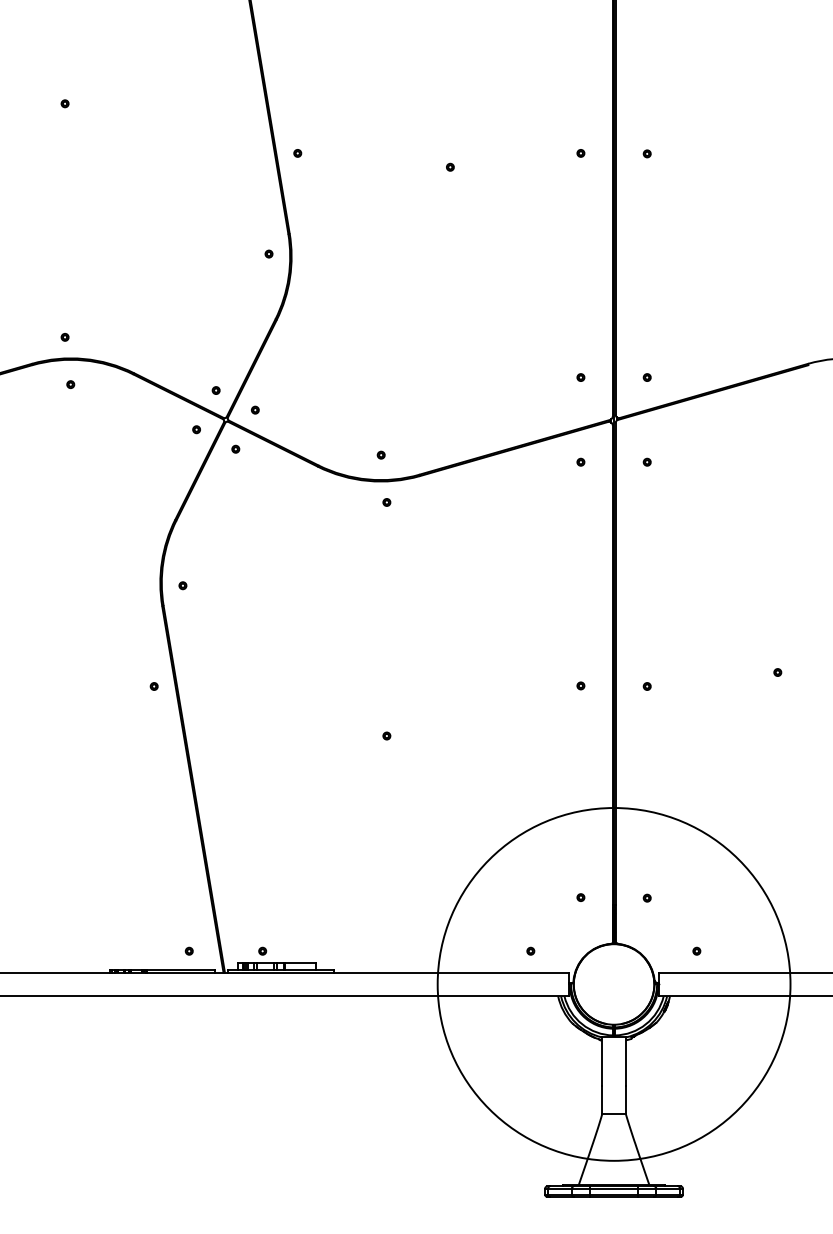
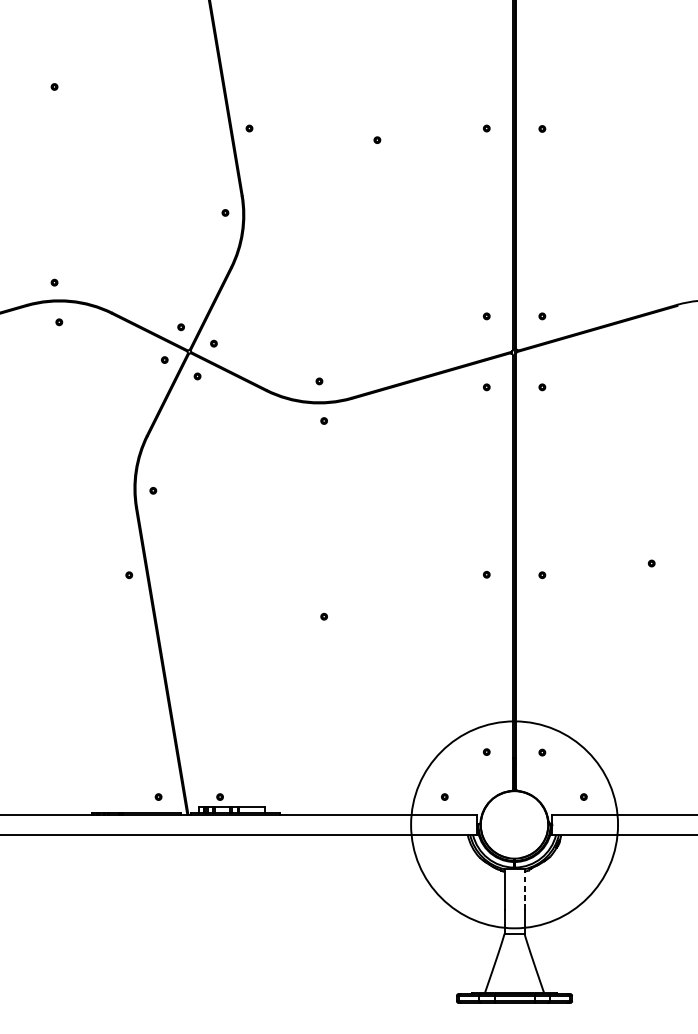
circle: (613, 984) -> (514, 824), size x0.7
line: (625, 1061) -> (524, 889), solid -> dashed

